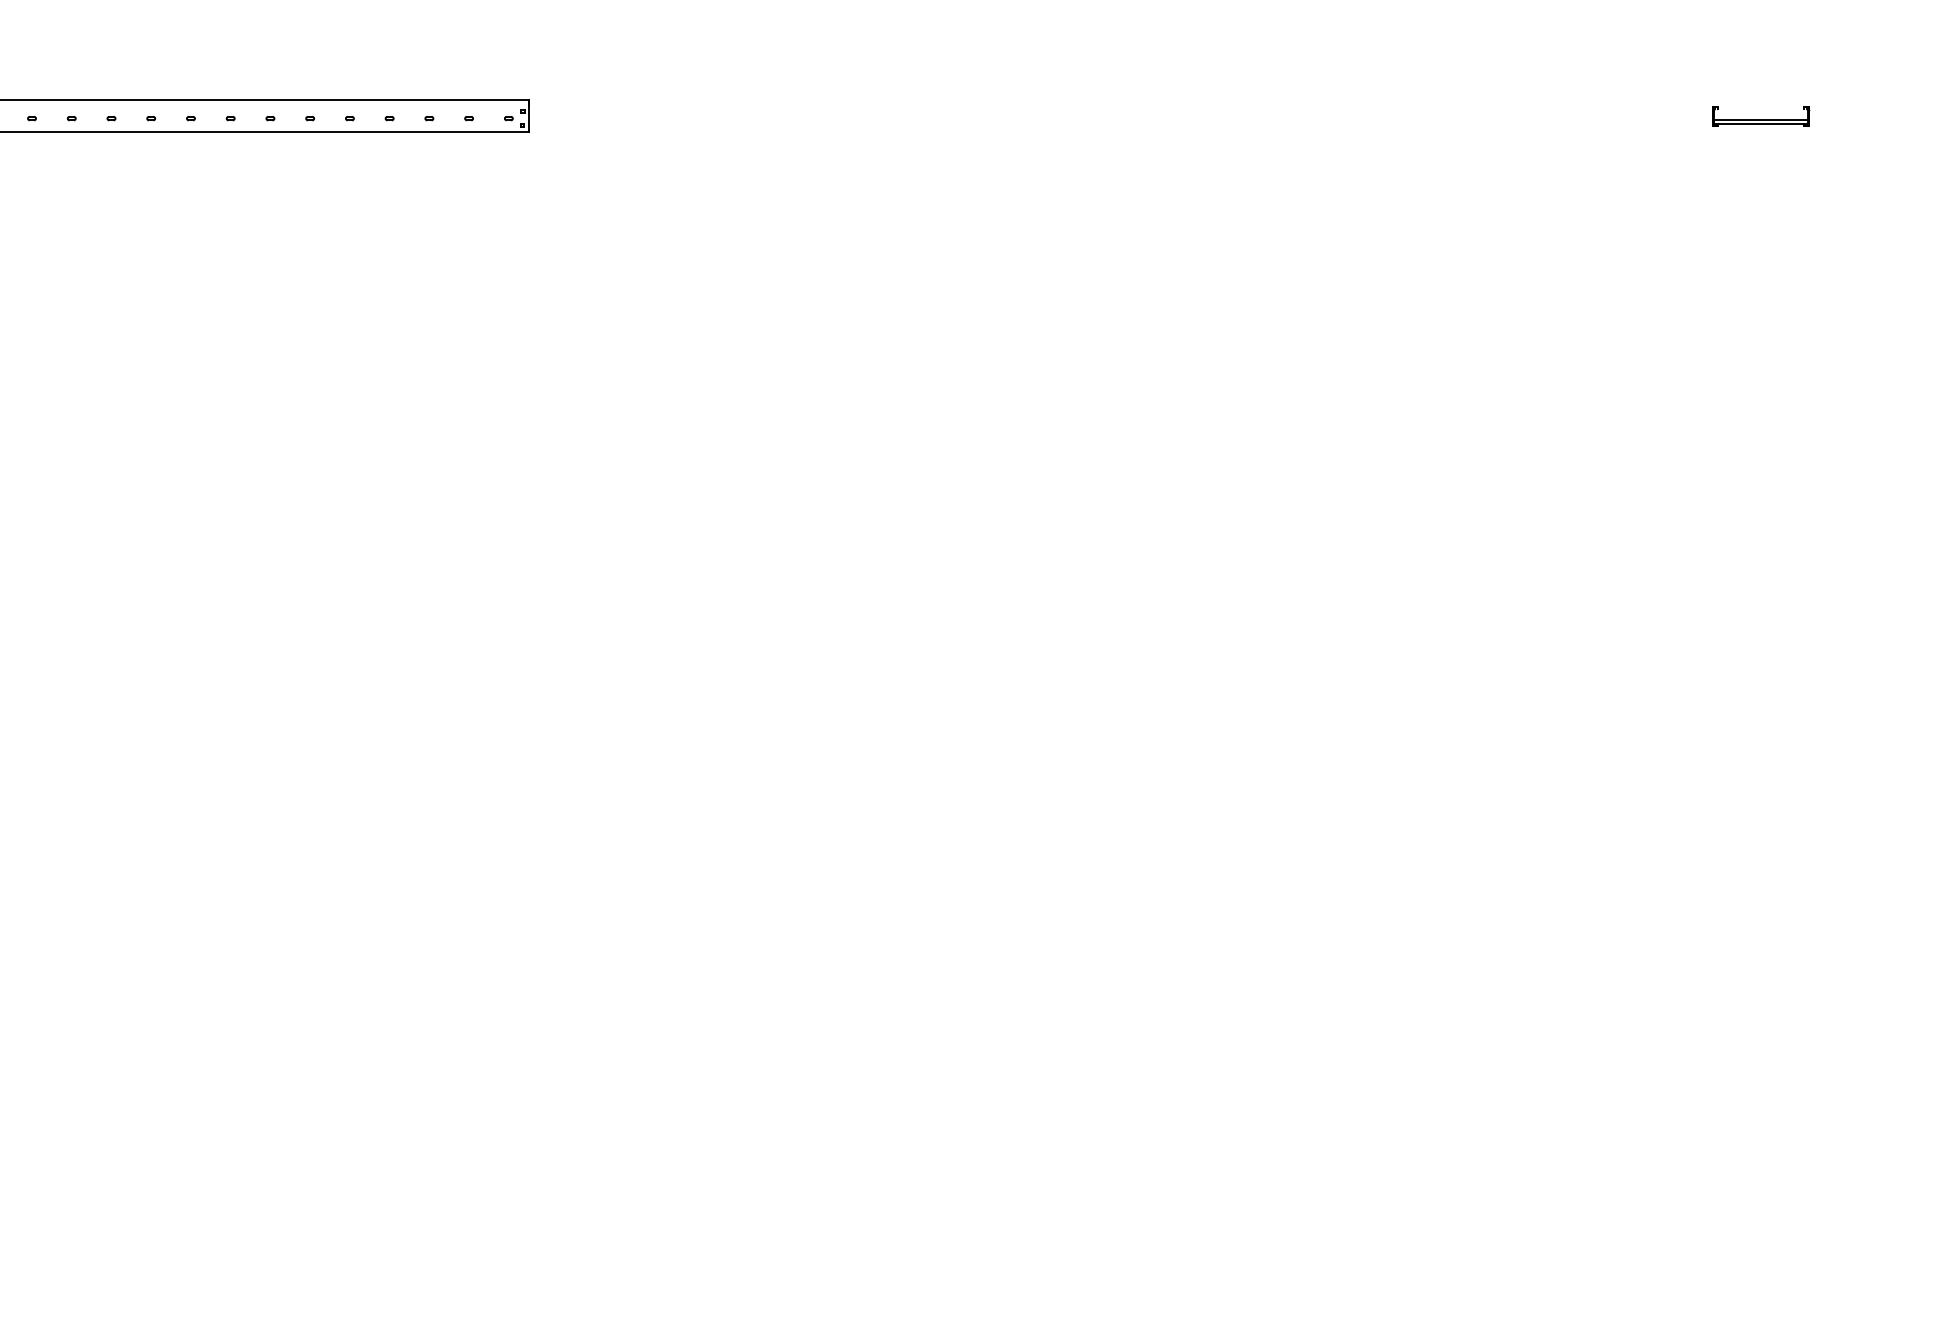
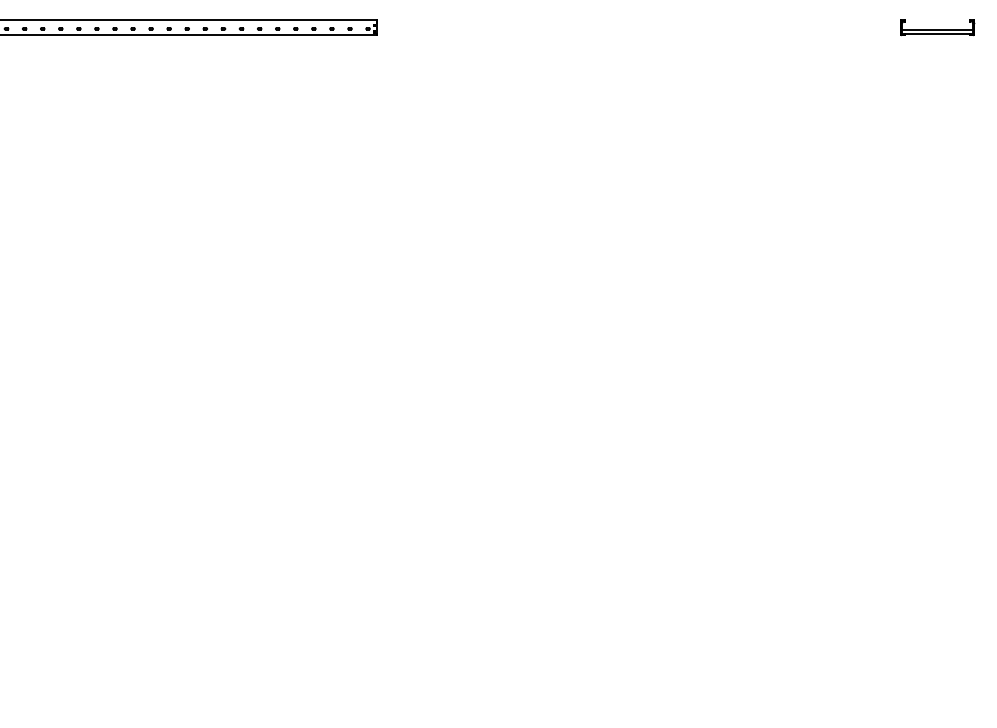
part: (1760, 115) -> (937, 27), size x1.67

